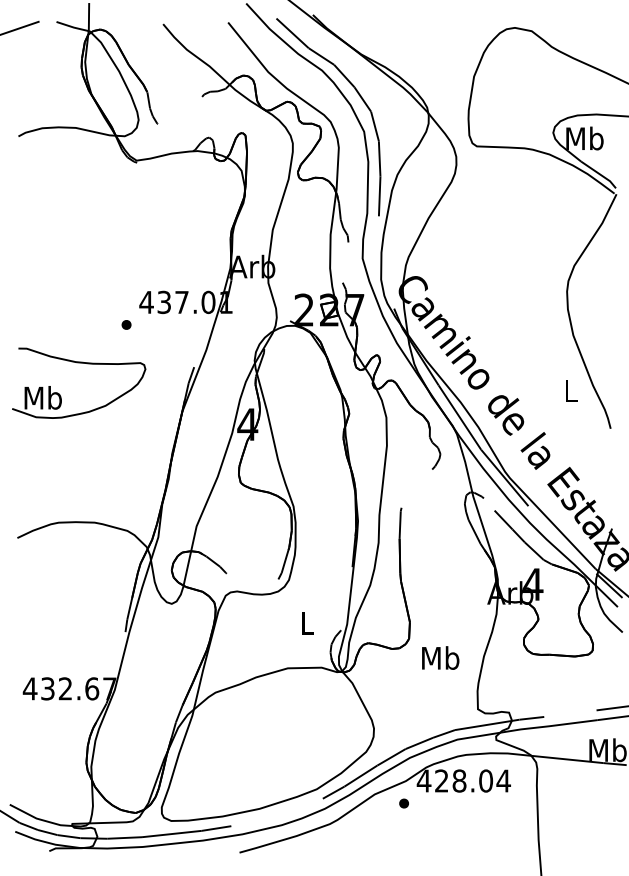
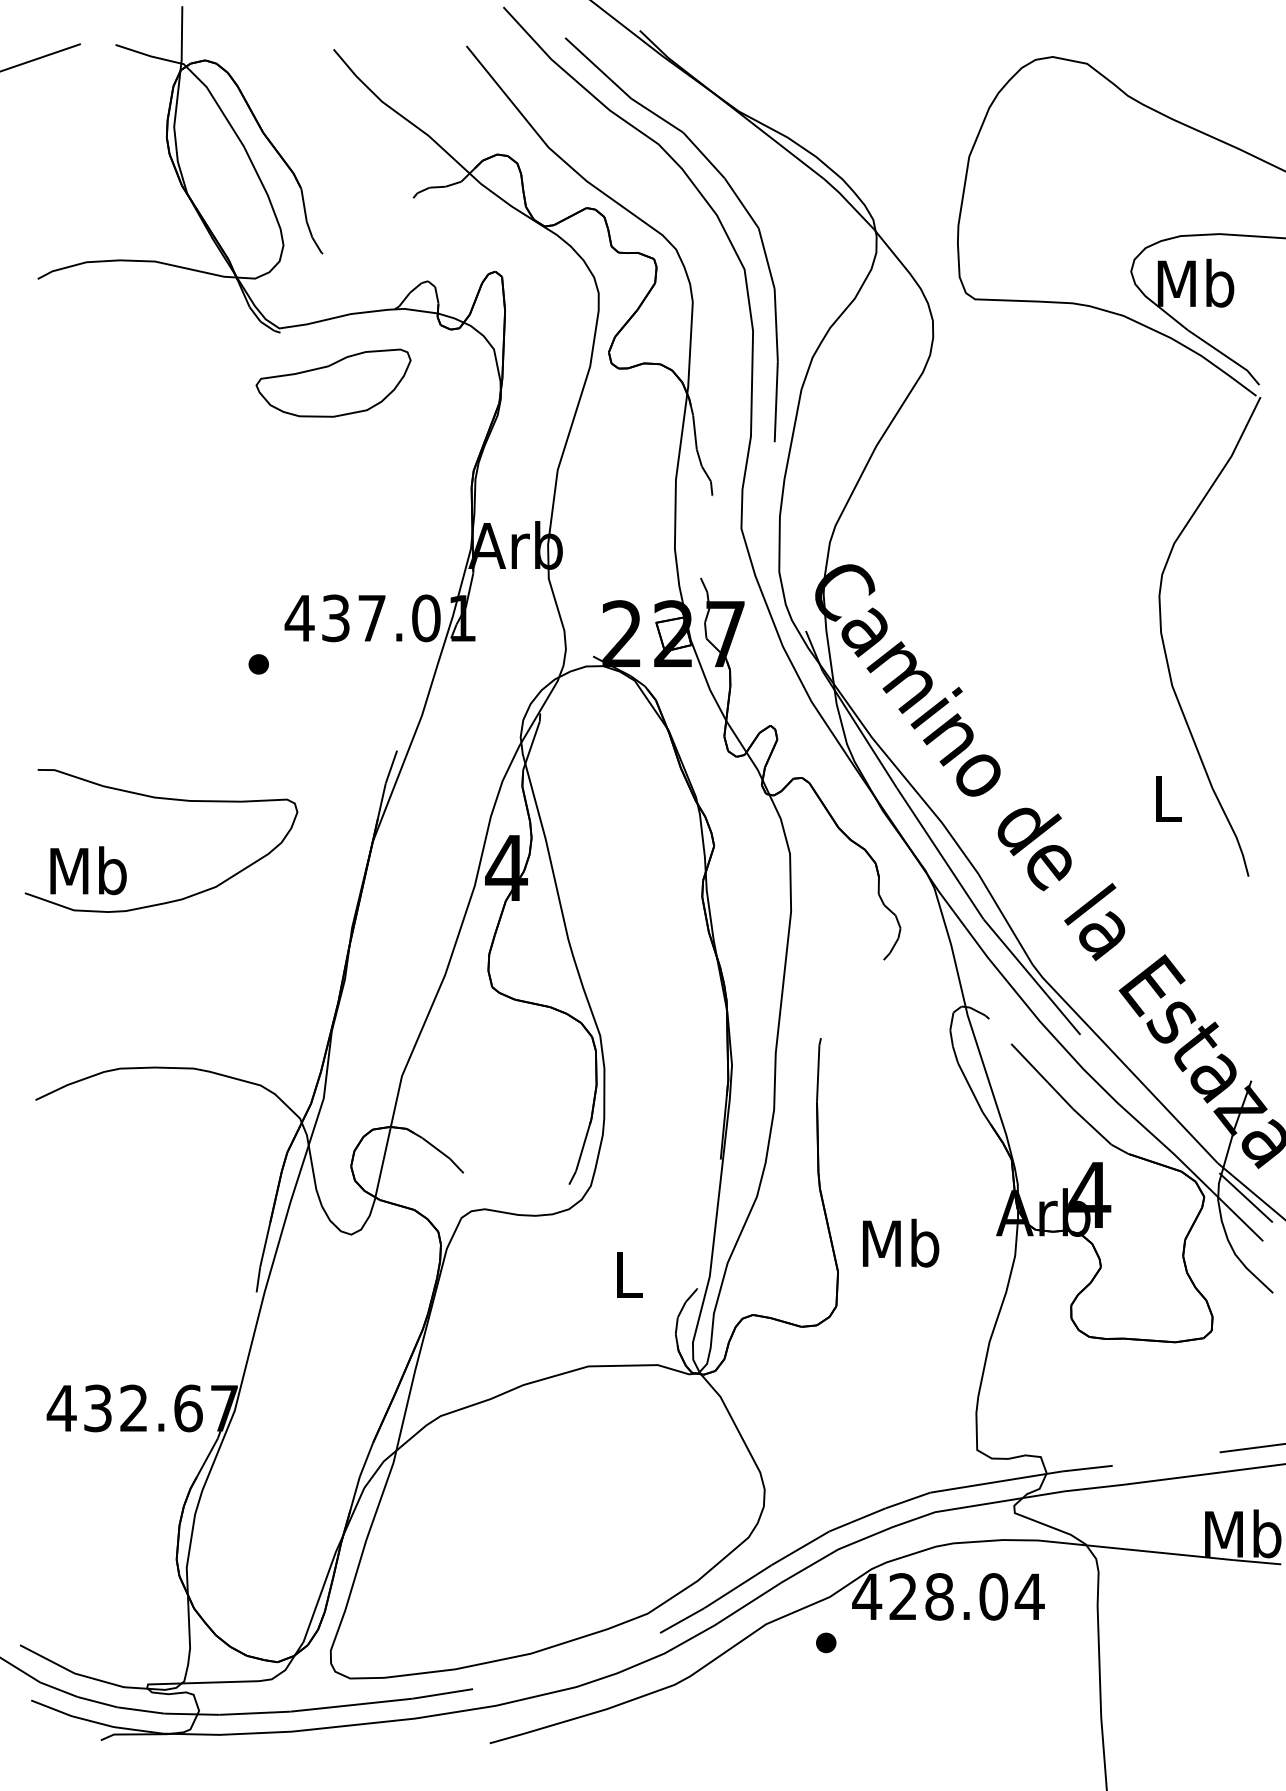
part: (162, 187) -> (332, 383), added
part: (79, 363) -> (162, 800), moved
text: (440, 657) -> (900, 1242), moved

